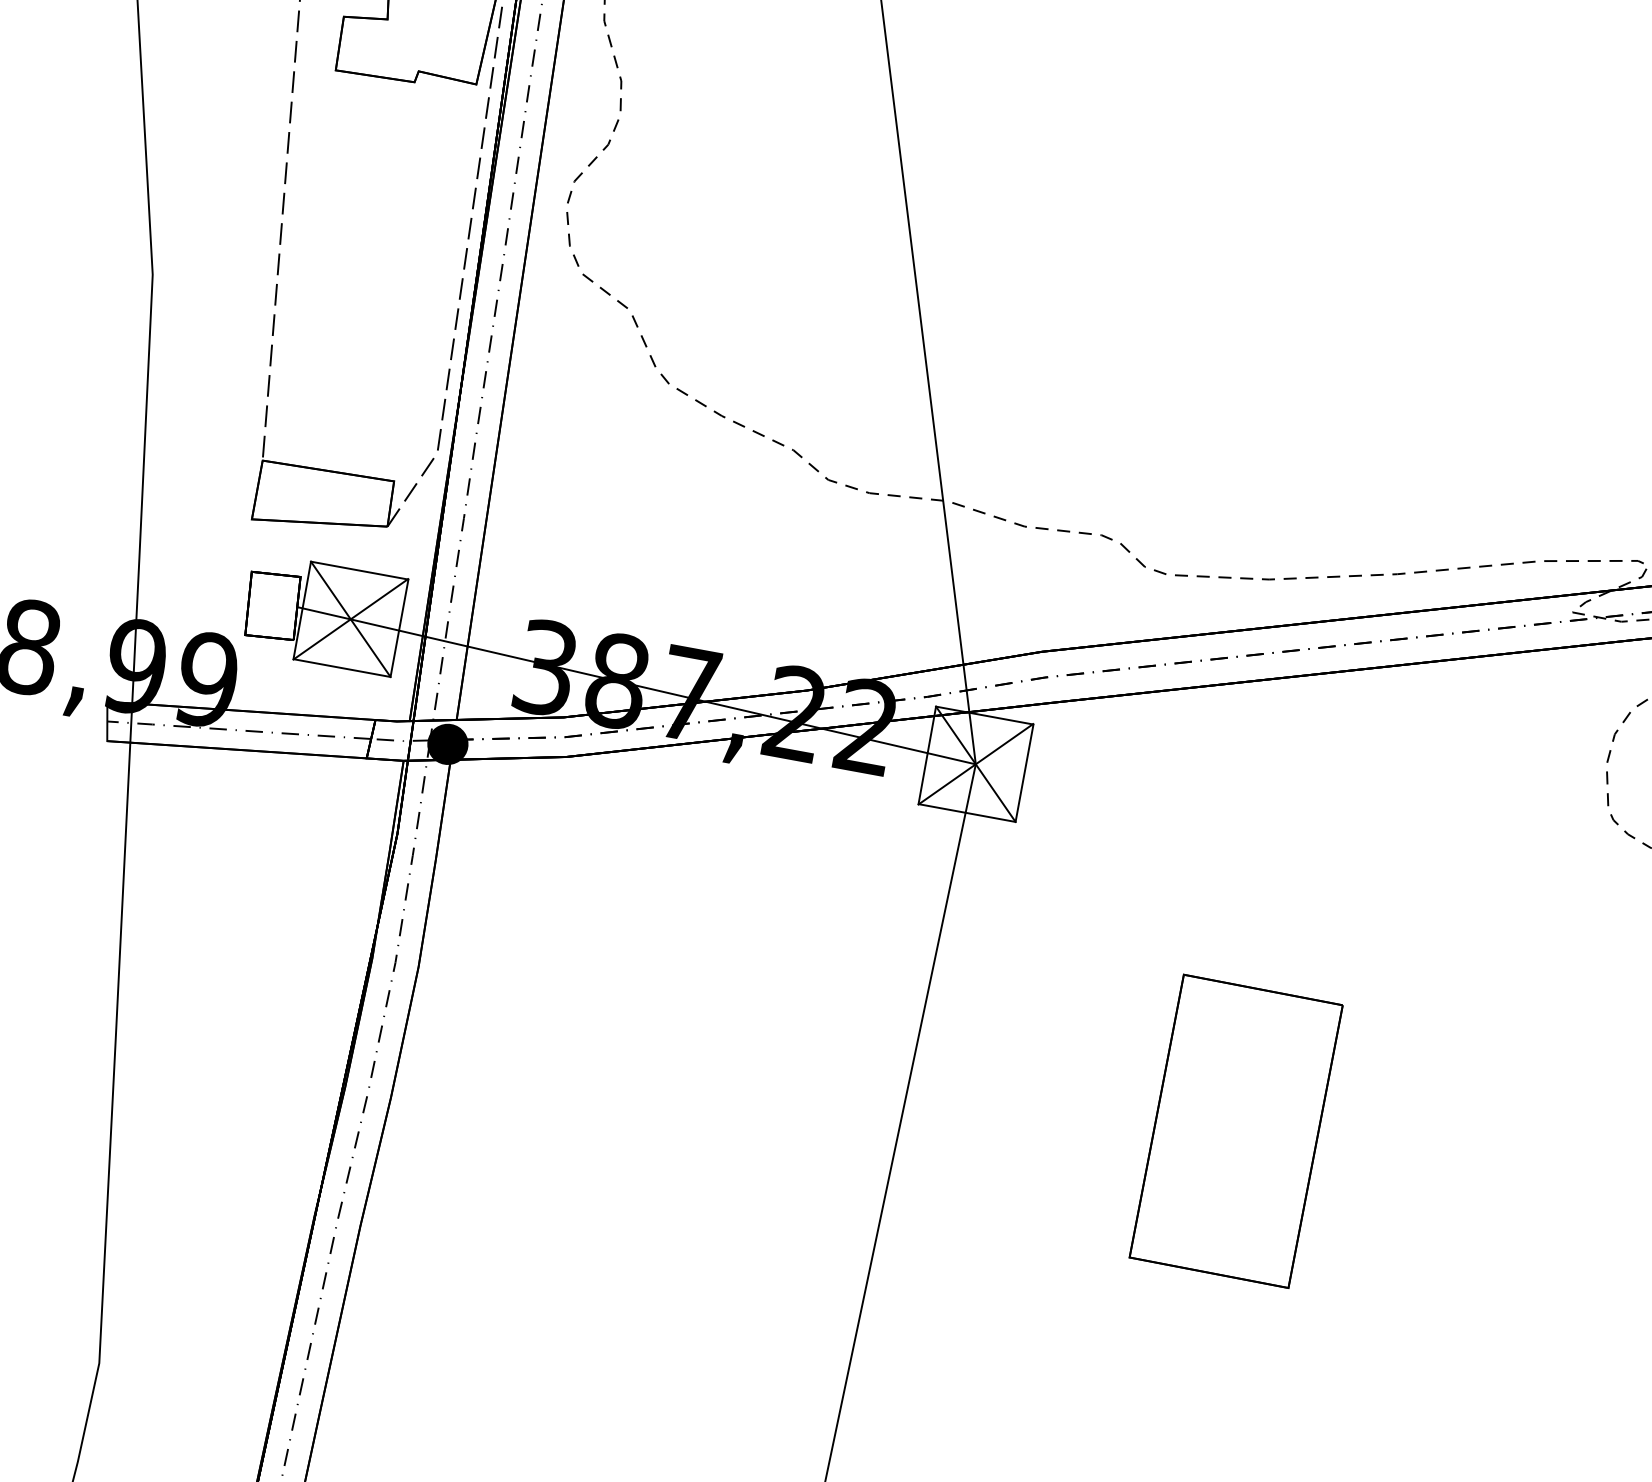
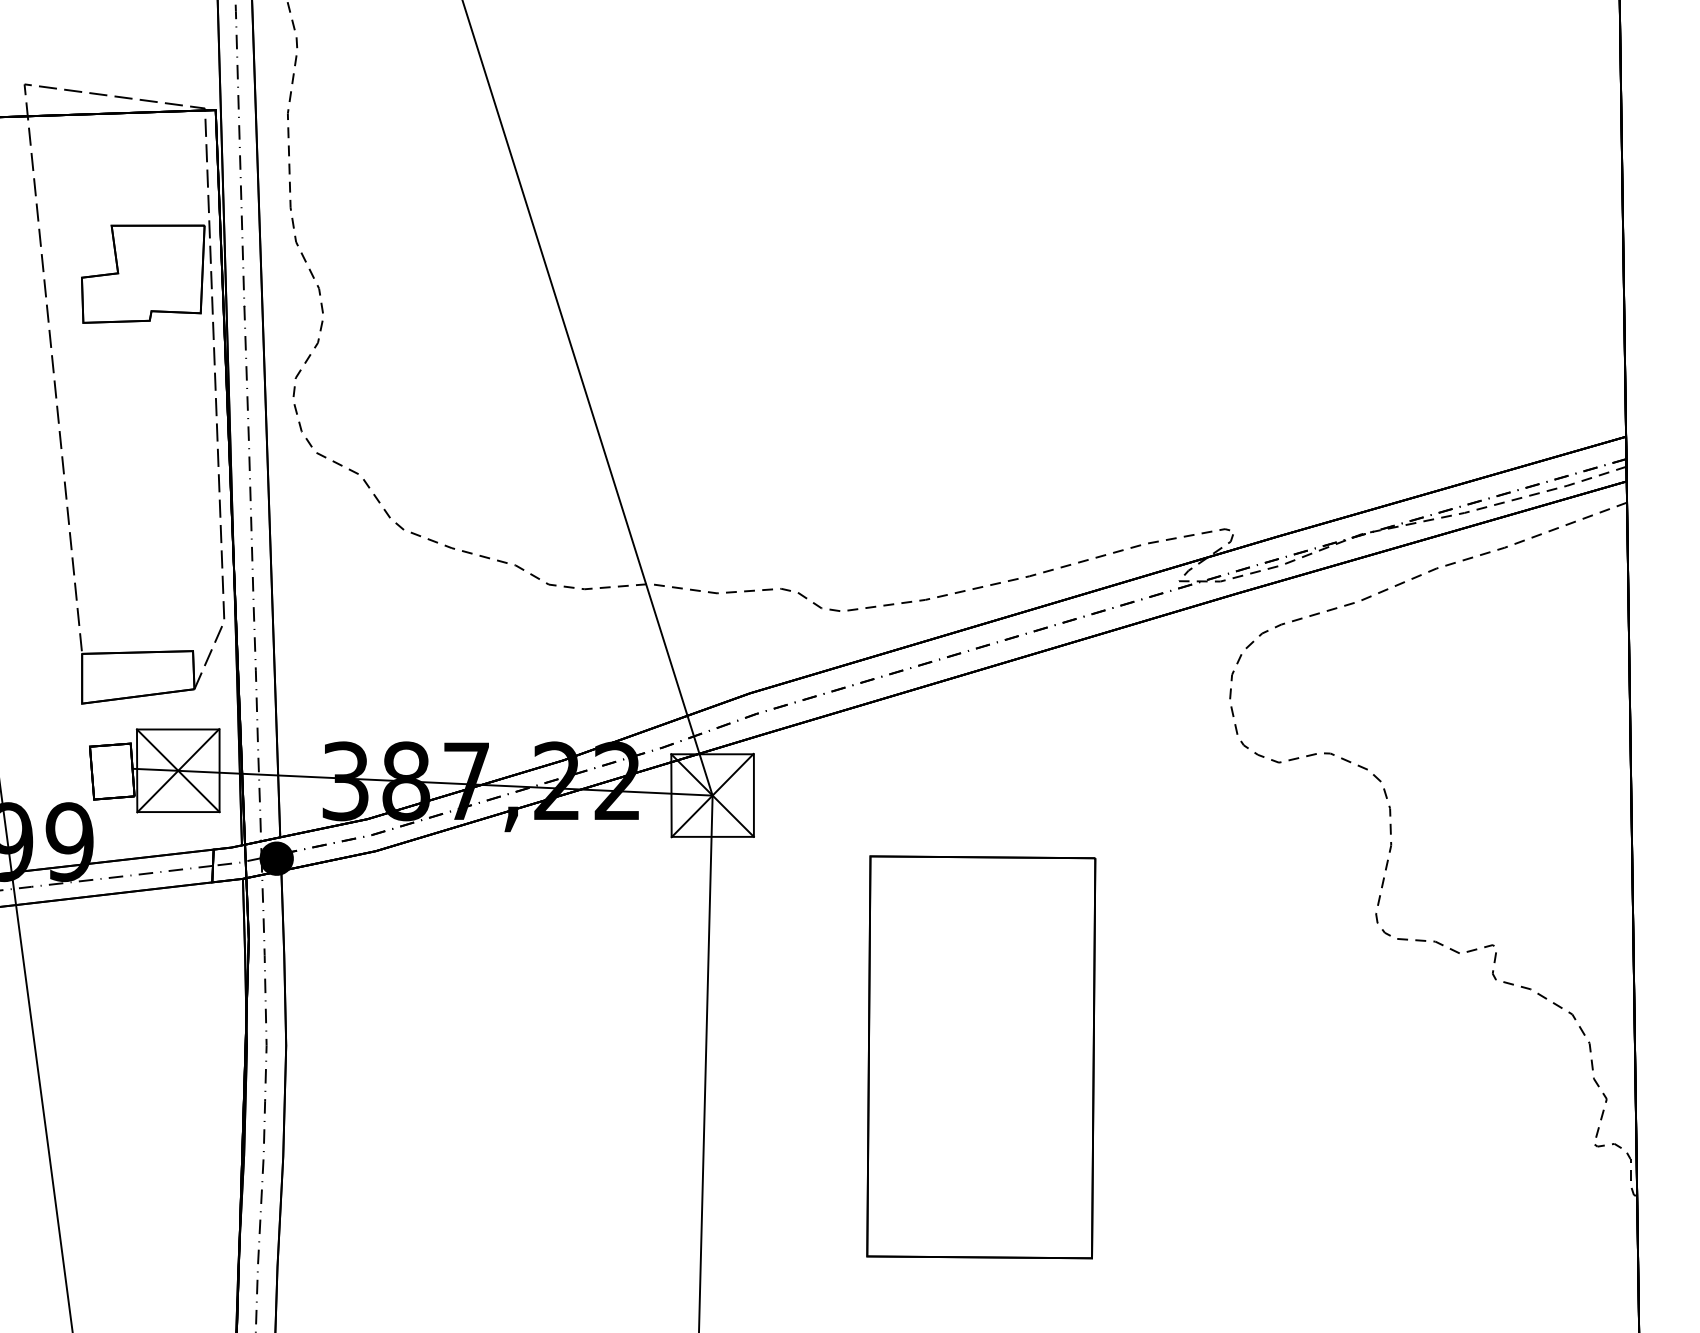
part: (1236, 1131) -> (981, 1057), size x1.67

